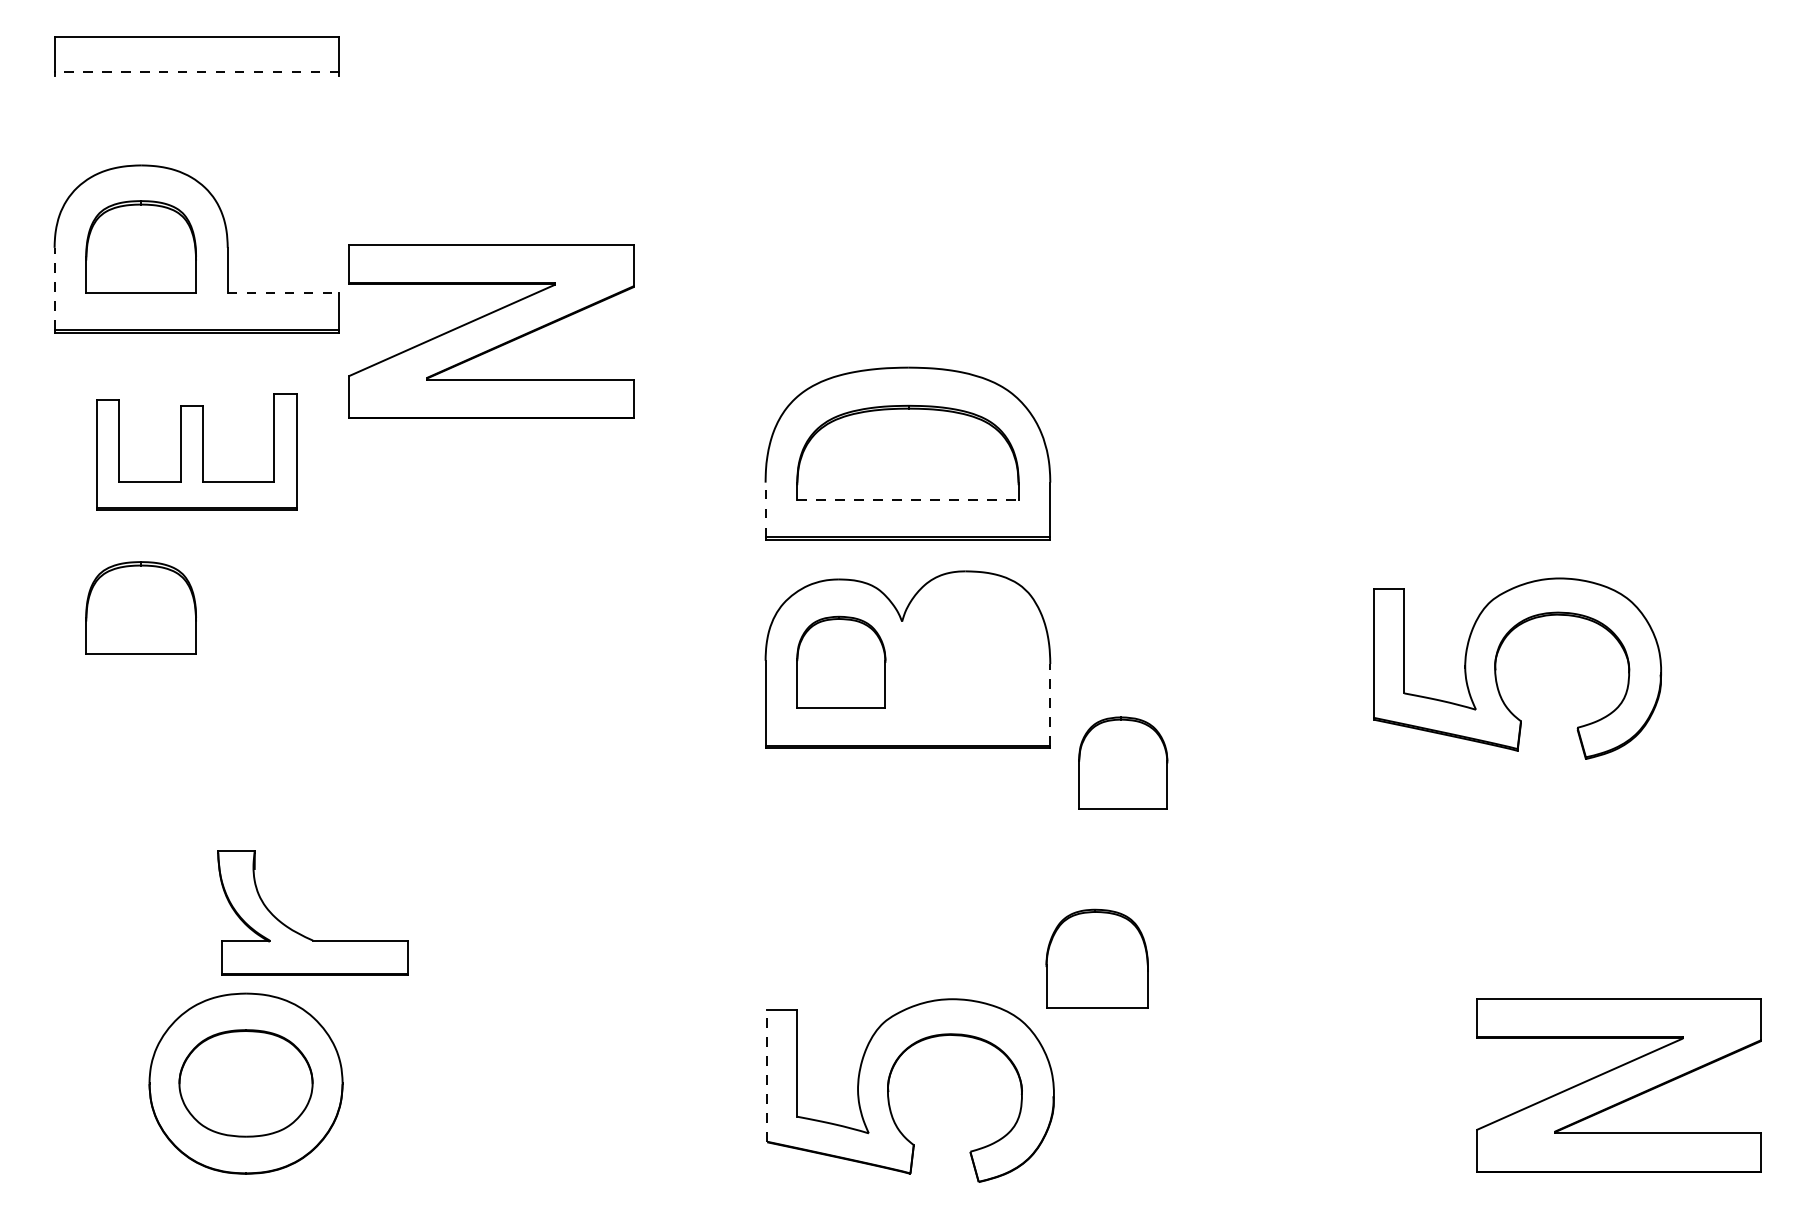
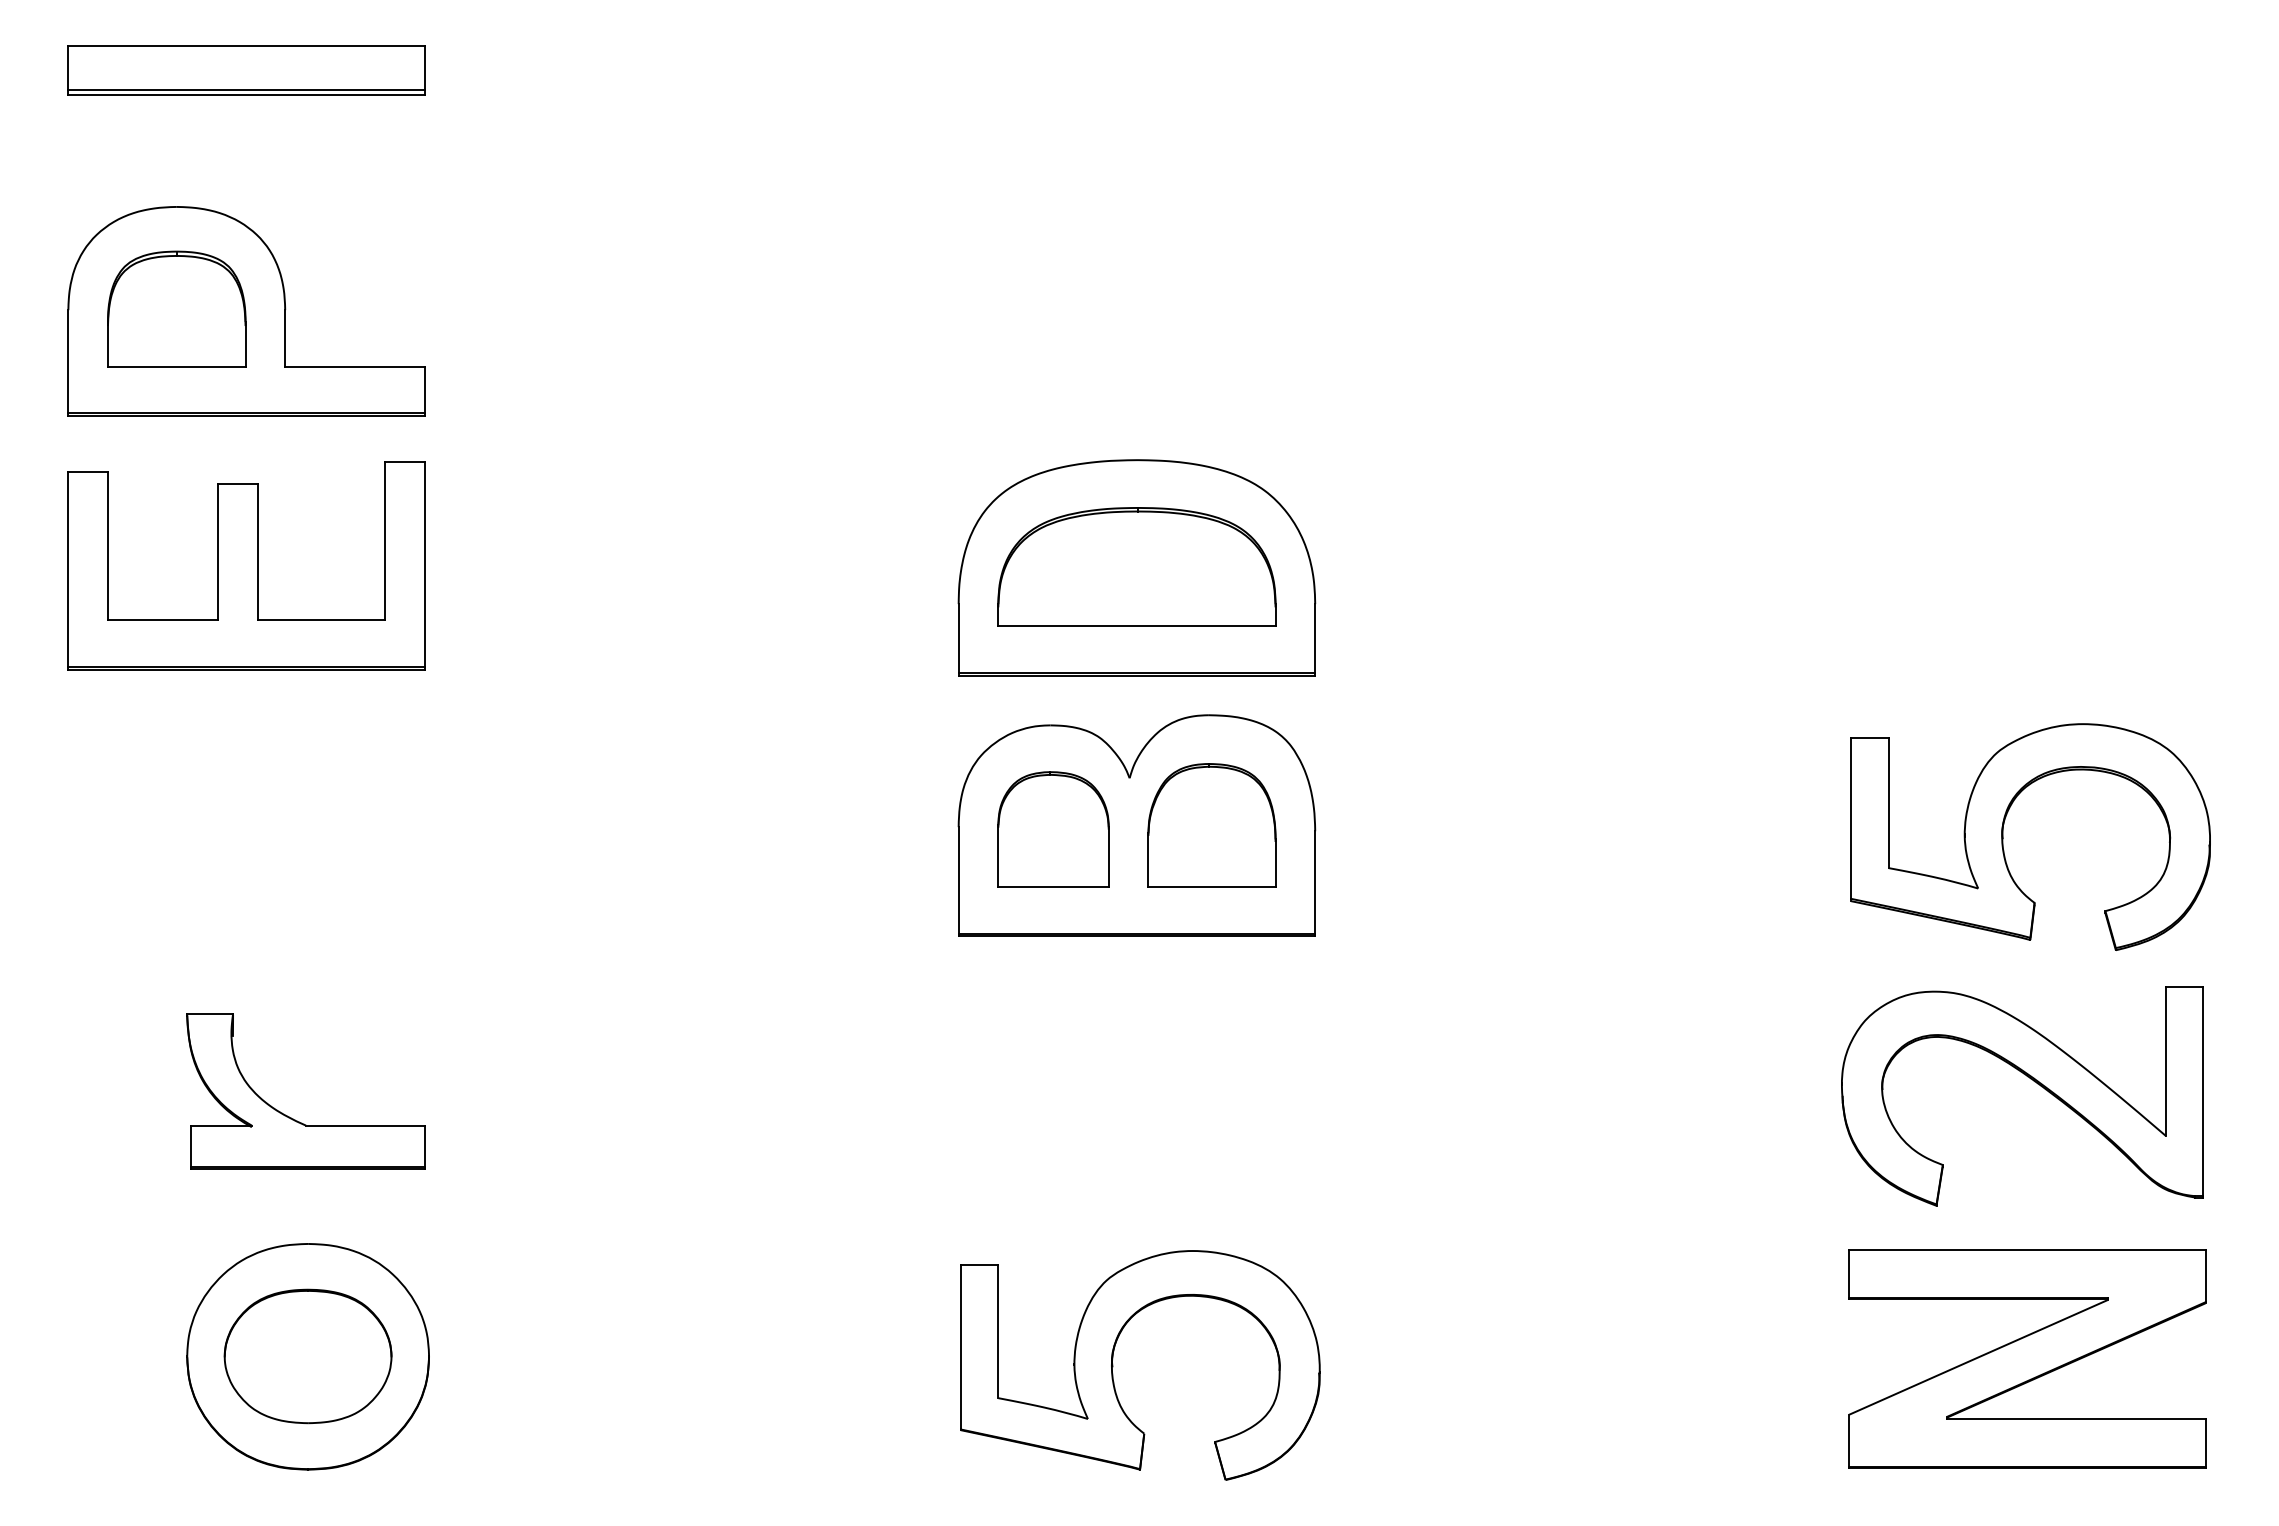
line: (196, 71) -> (246, 89), dashed -> solid
line: (196, 75) -> (246, 94), added
line: (54, 288) -> (68, 360), dashed -> solid
line: (283, 293) -> (355, 367), dashed -> solid
part: (491, 331) -> (615, 414), removed
part: (196, 451) -> (246, 565), size x1.43
line: (907, 500) -> (1136, 626), dashed -> solid
line: (765, 509) -> (958, 637), dashed -> solid
part: (140, 607) -> (176, 760), removed
part: (1496, 668) -> (2003, 836), moved
line: (1050, 704) -> (1315, 881), dashed -> solid
part: (1123, 763) -> (1406, 955), removed
part: (1624, 864) -> (2034, 1082), added
part: (301, 934) -> (291, 1117), moved
part: (1096, 958) -> (1211, 825), moved
line: (767, 1075) -> (960, 1346), dashed -> solid

